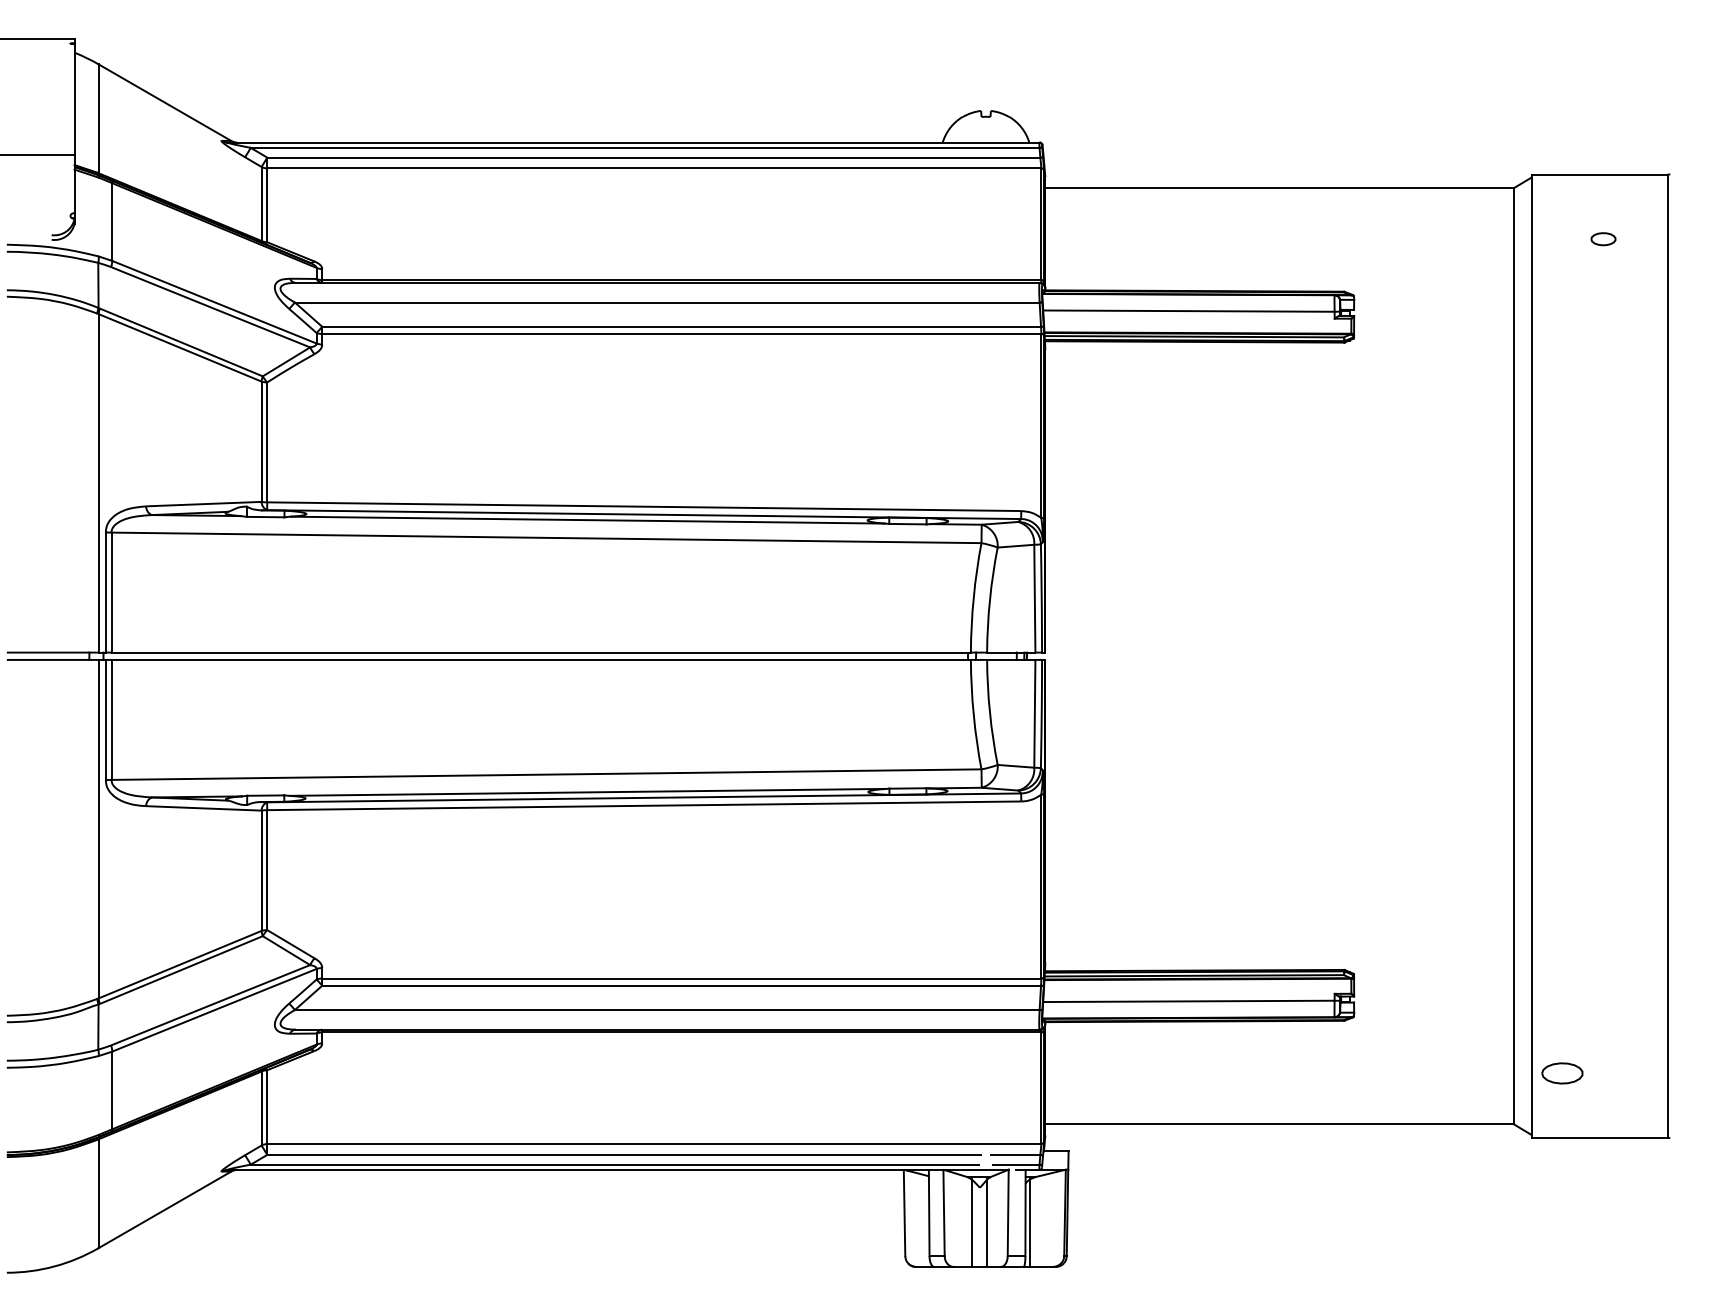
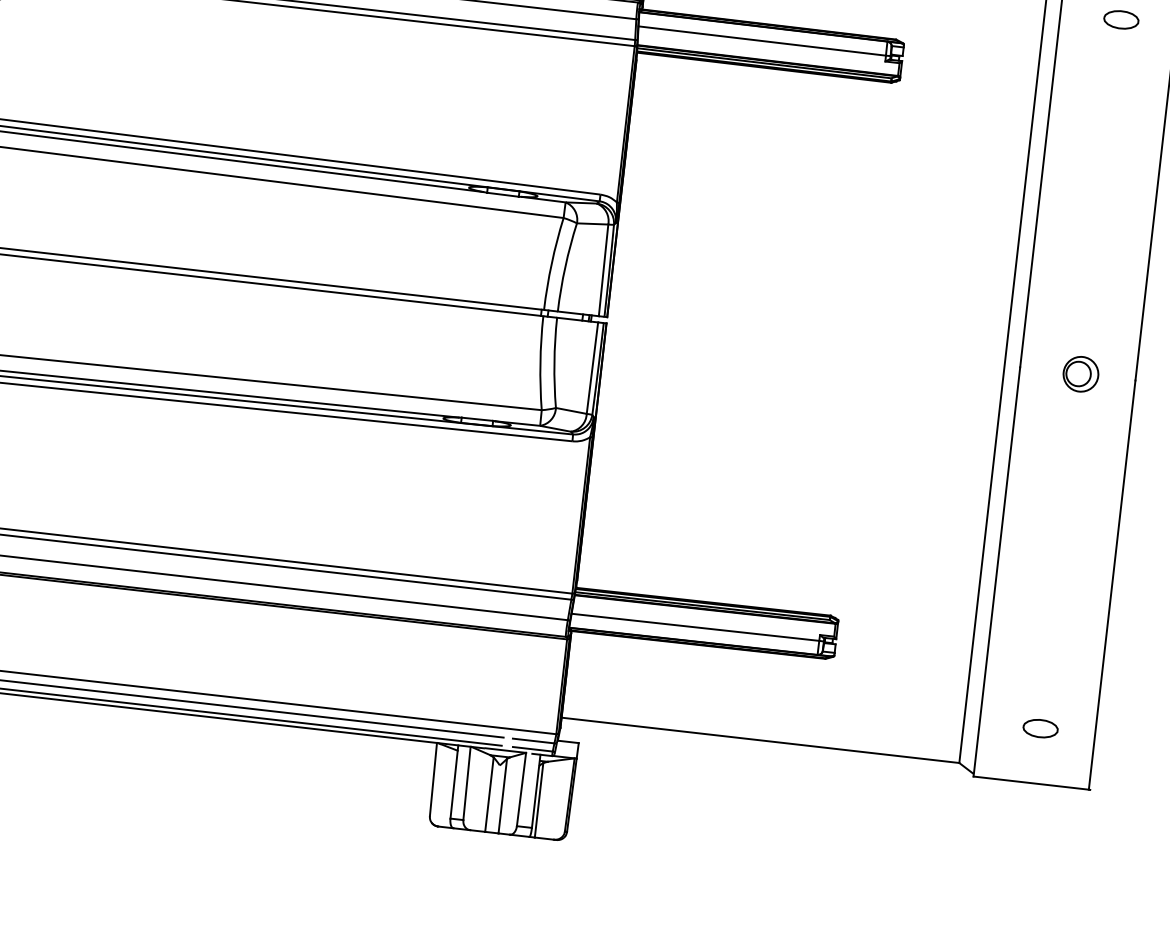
part: (1603, 239) -> (1121, 20), size x1.67
part: (1603, 656) -> (1081, 374), added
part: (1562, 1073) -> (1040, 728), moved

